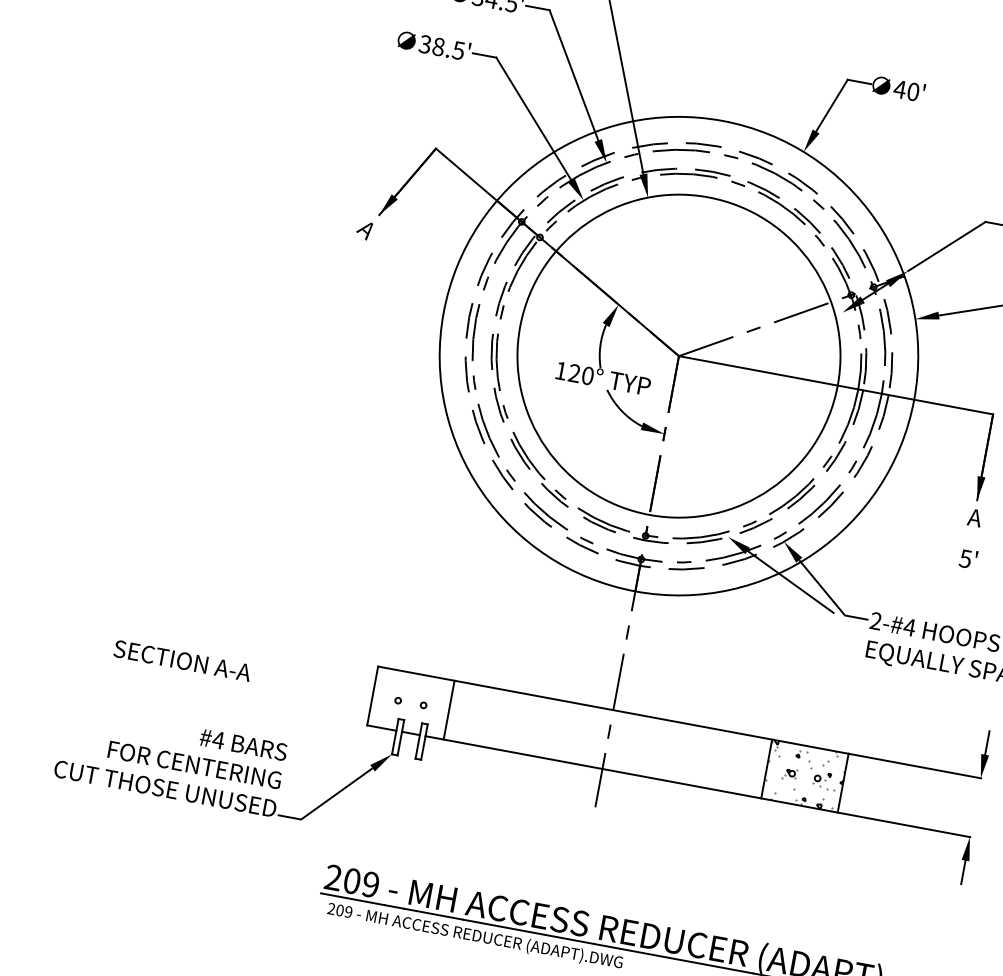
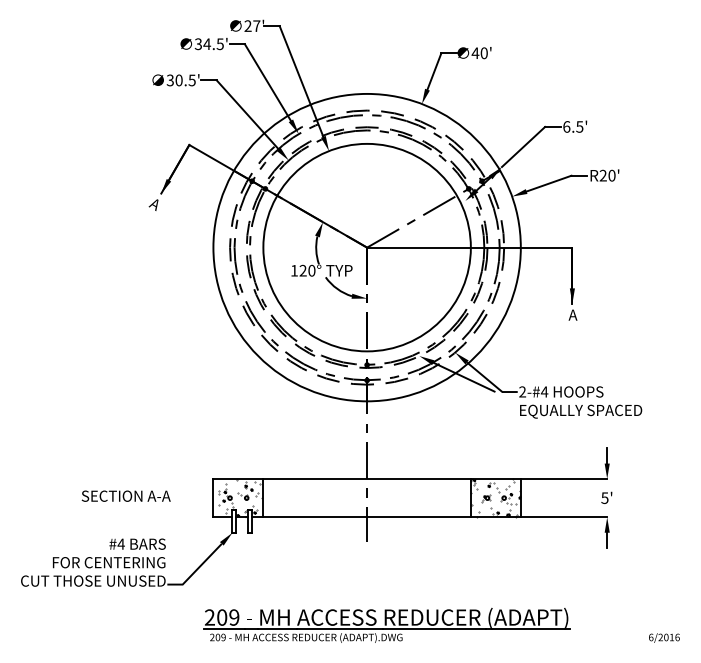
text: (437, 46) -> (178, 80), 38.5' -> 30.5'
text: (968, 558) -> (606, 497), moved
text: (181, 659) -> (125, 495), moved
hatch: (414, 704) -> (240, 498), added

